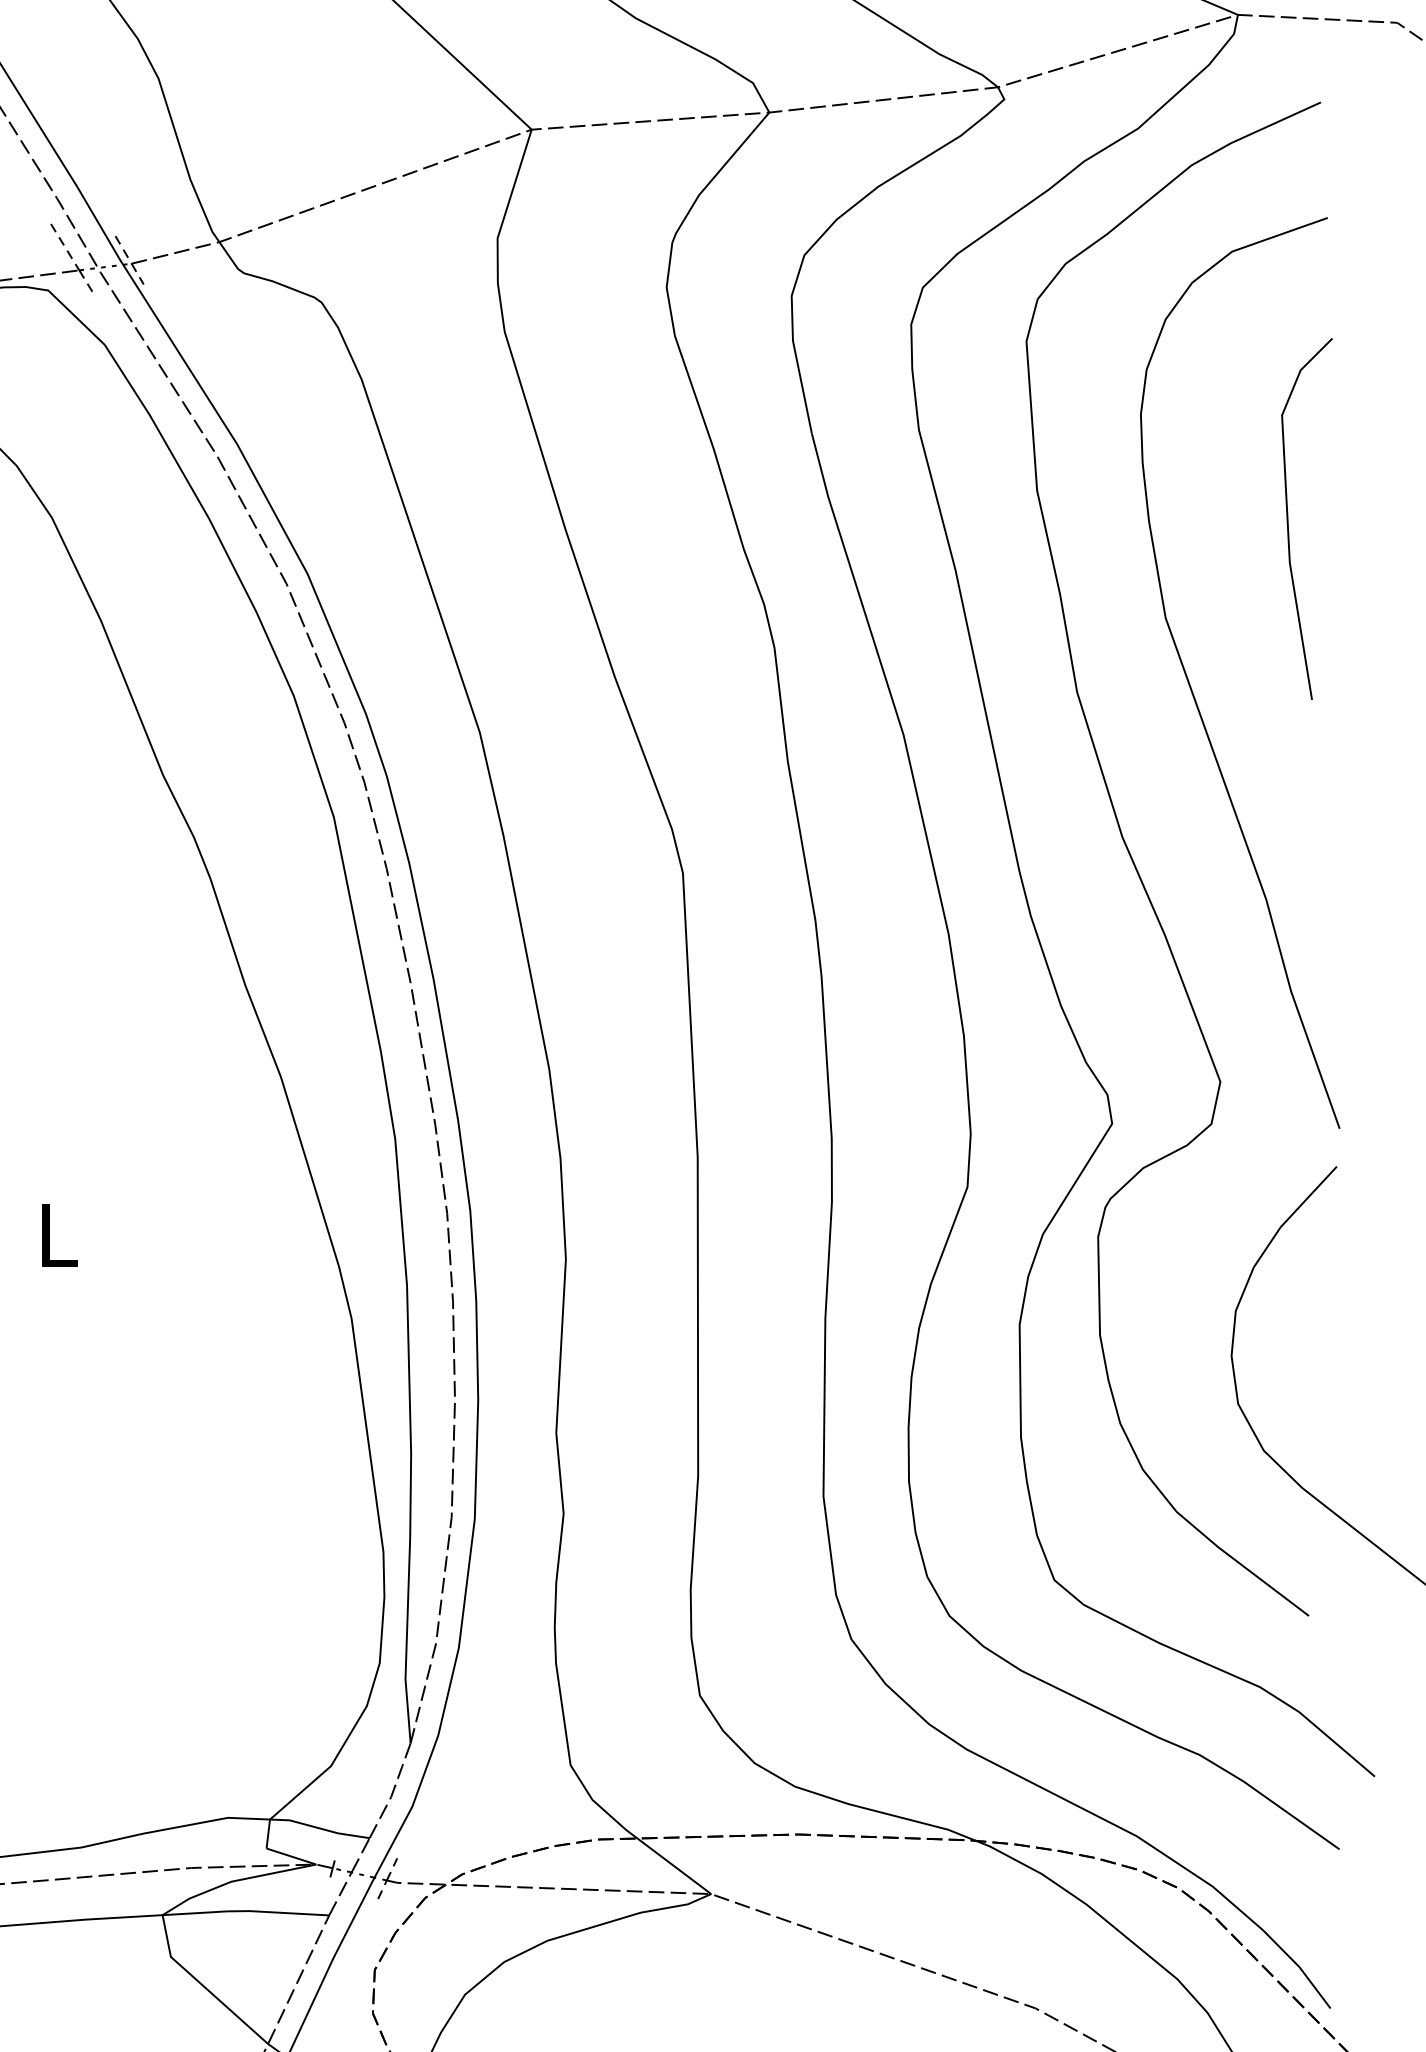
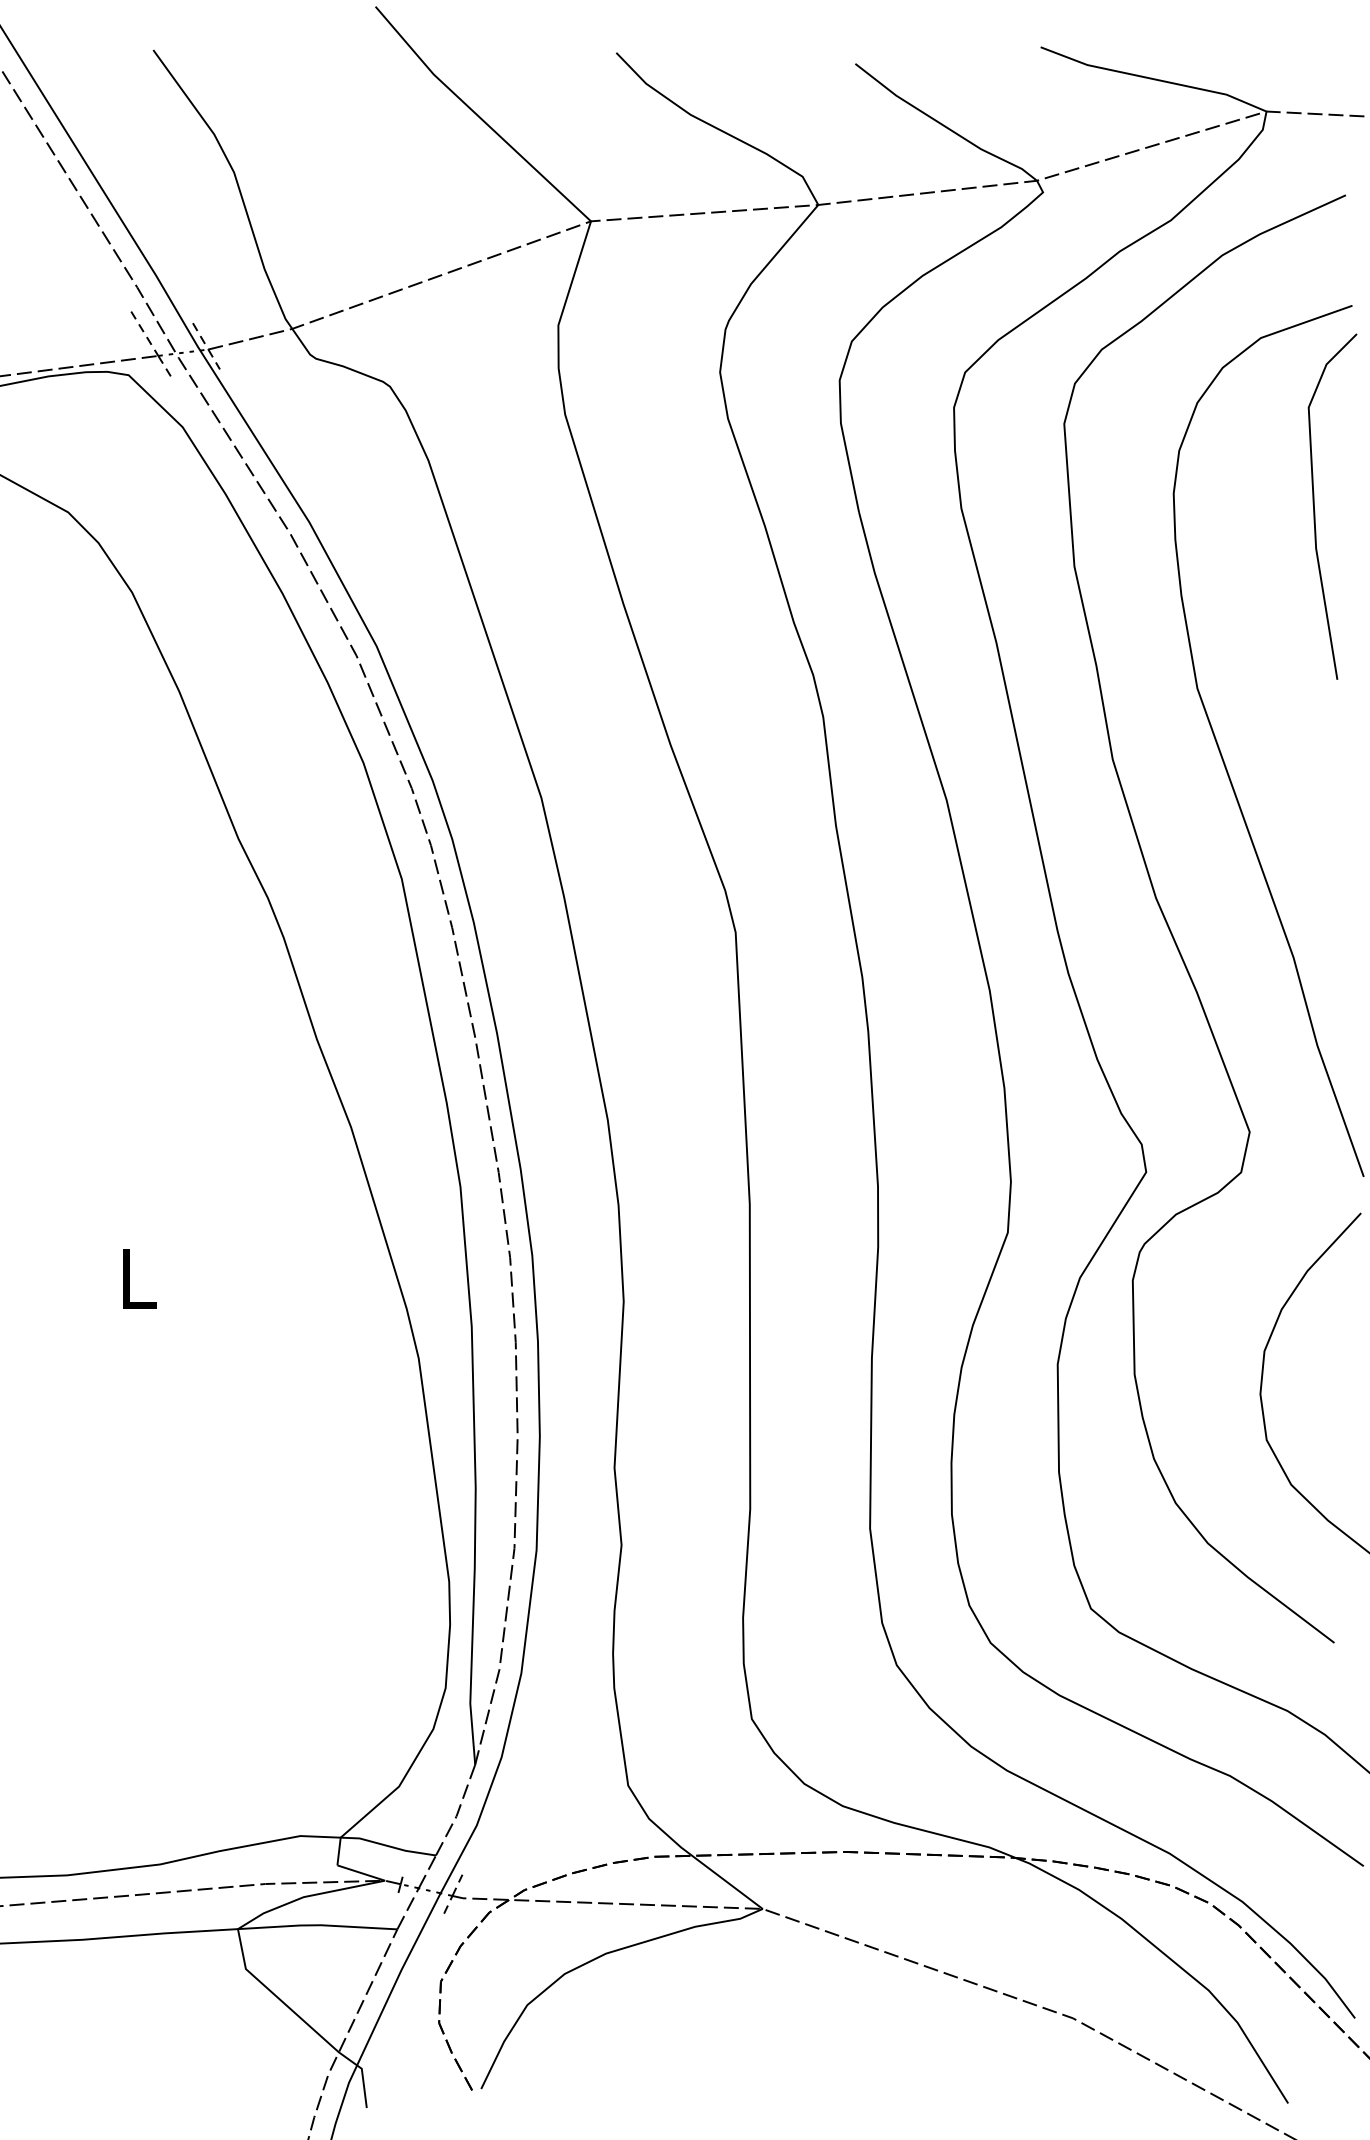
line: (1289, 523) -> (1315, 511), moved

